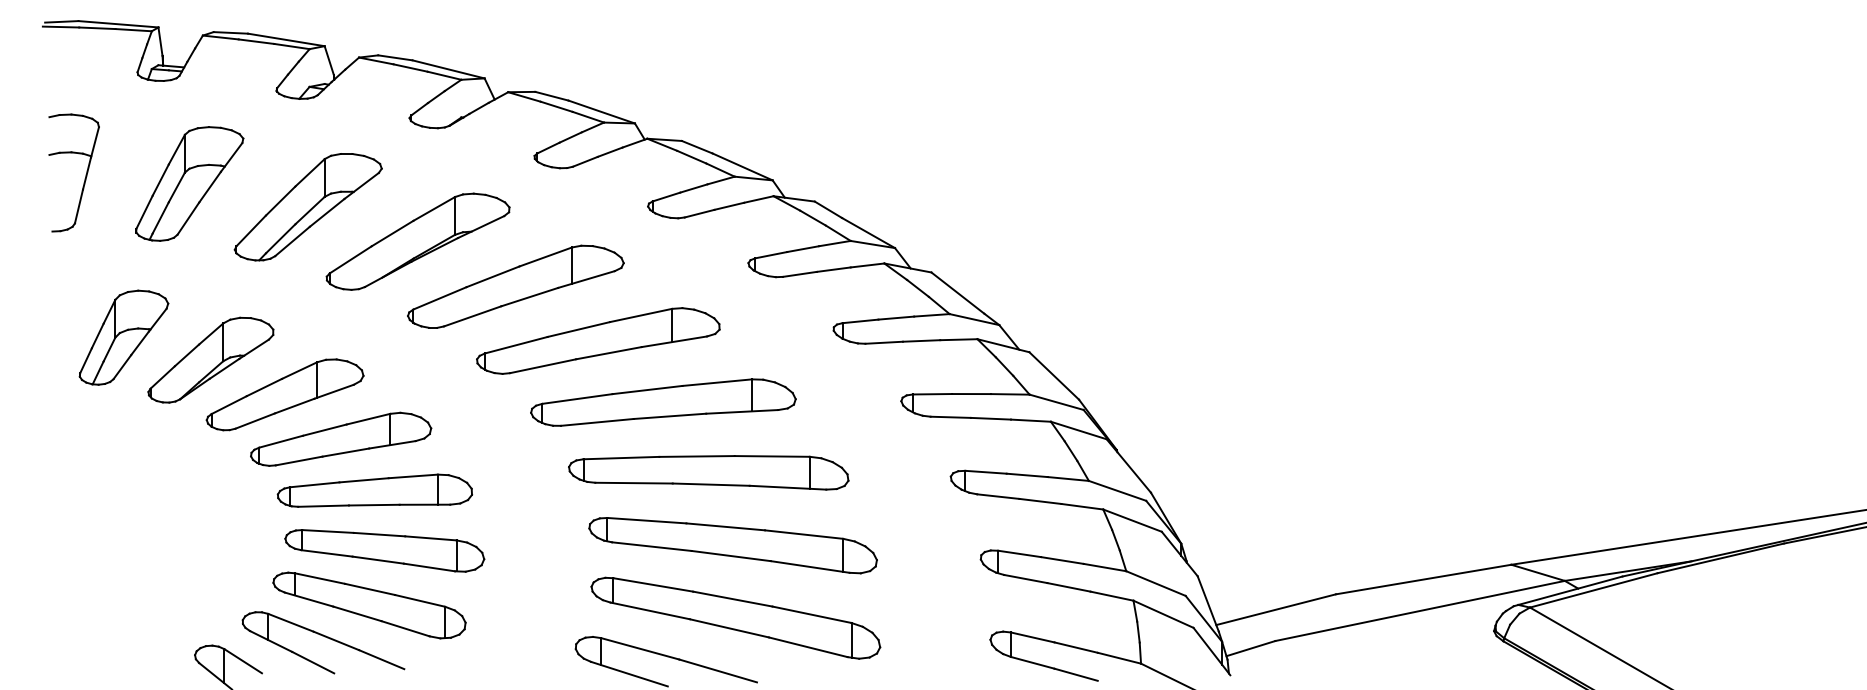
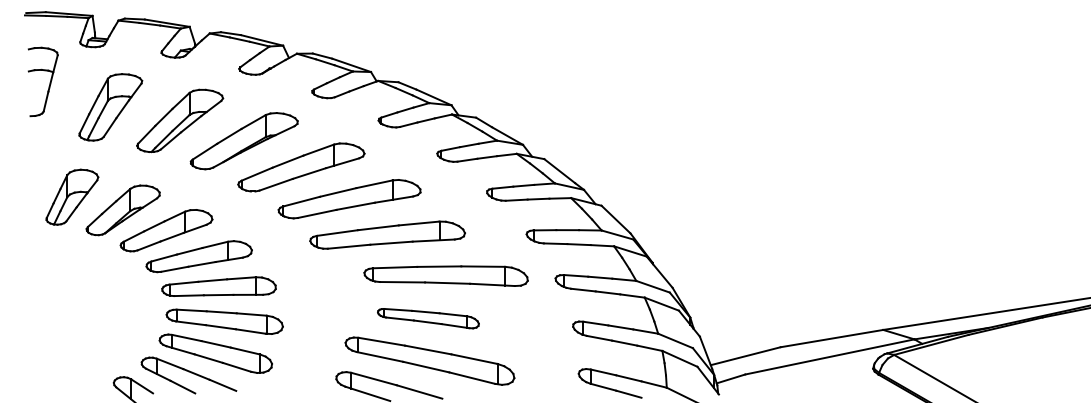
part: (84, 173) -> (49, 82), moved
part: (707, 471) -> (445, 275), moved
part: (733, 545) -> (428, 318), size x0.6

